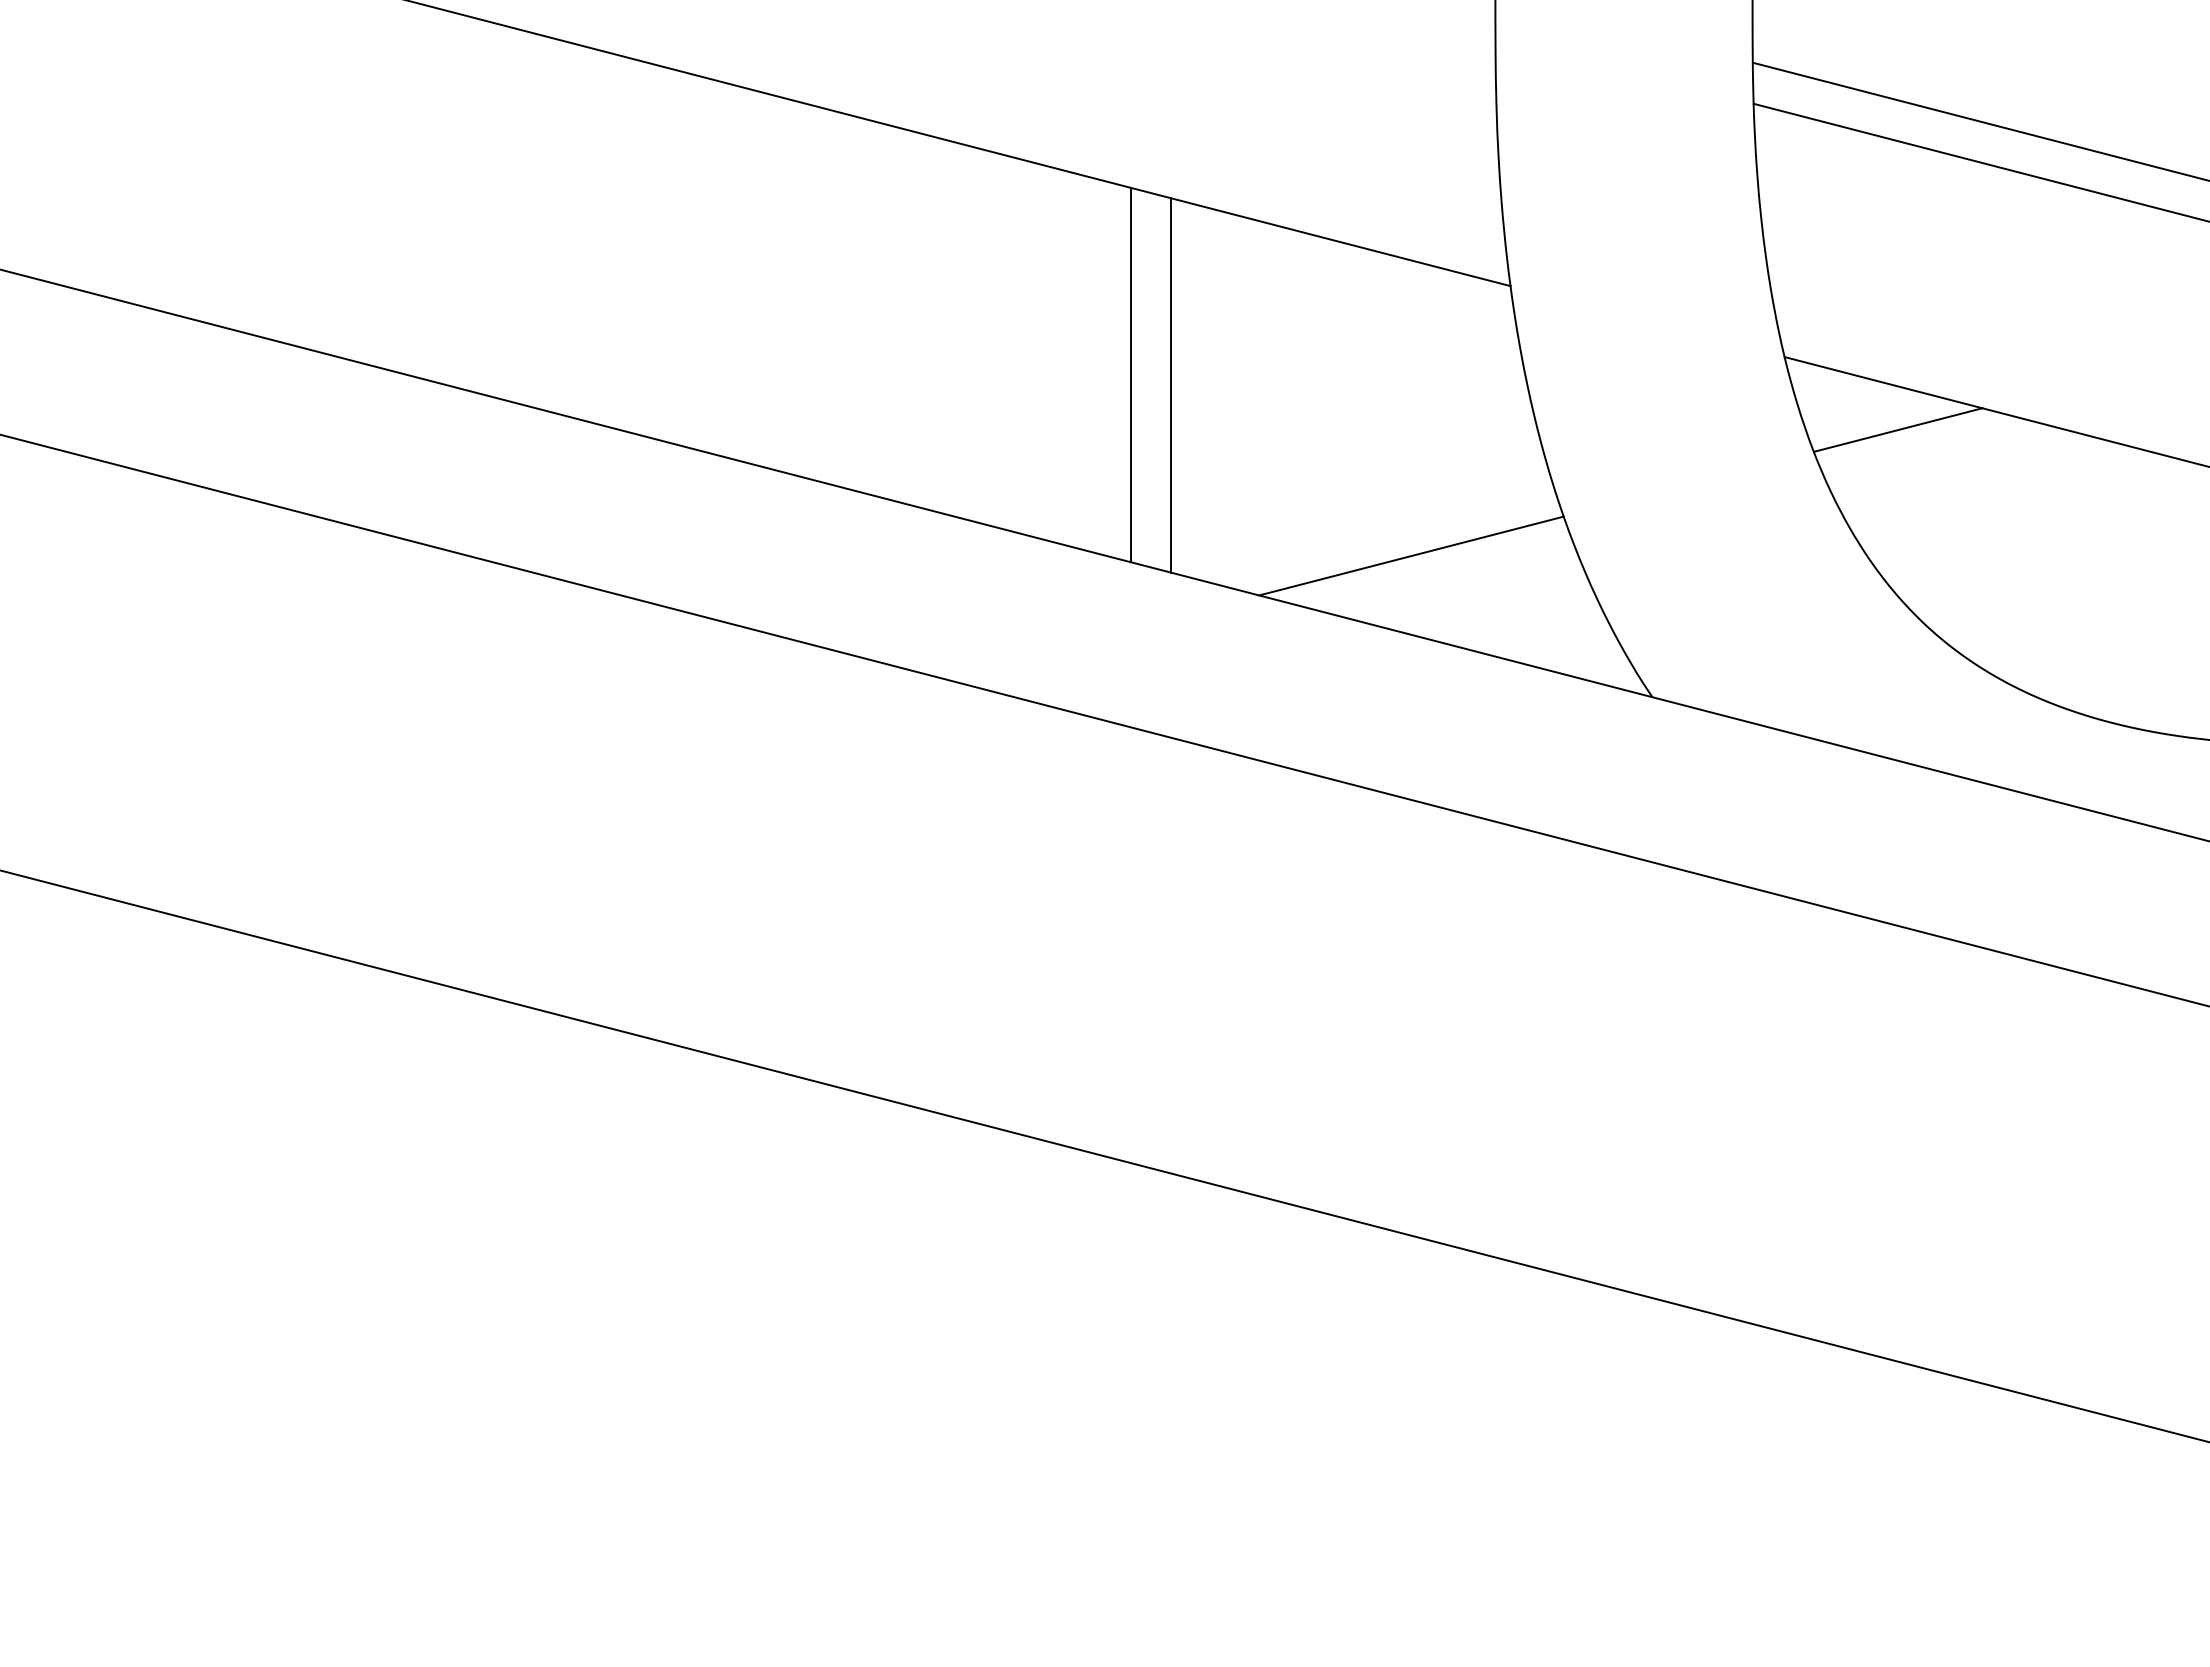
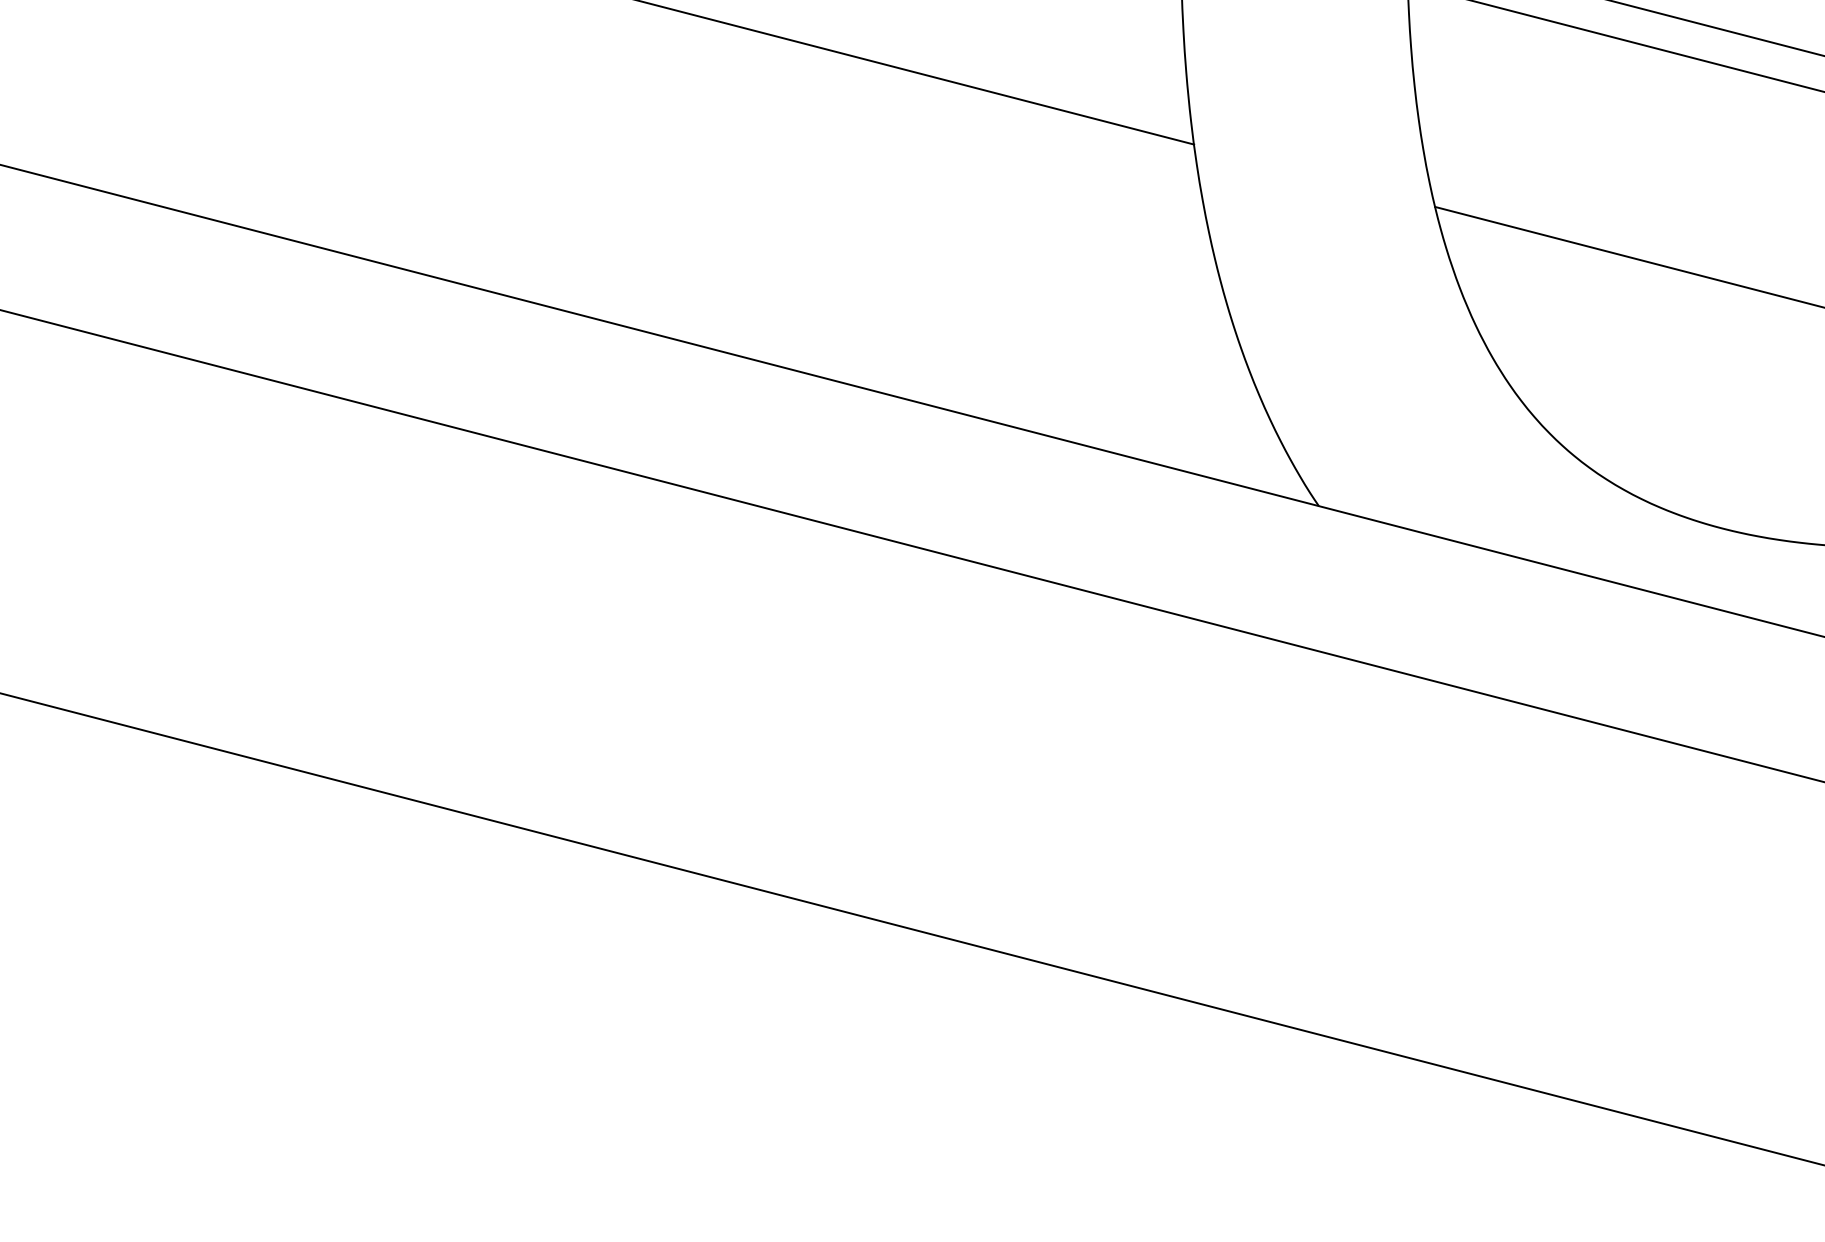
line: (1130, 374) -> (859, 222), removed
line: (1170, 385) -> (894, 231), removed
line: (1897, 429) -> (1534, 270), removed
line: (1411, 555) -> (1106, 381), removed

